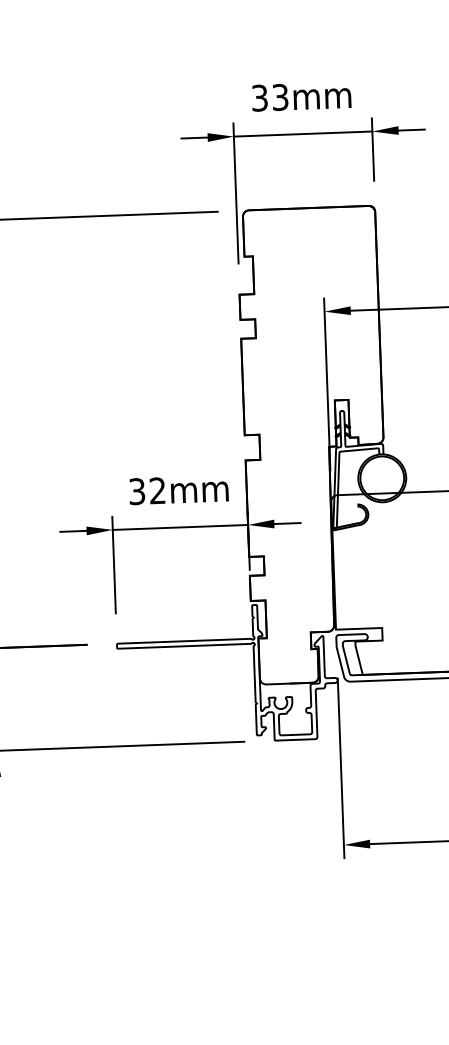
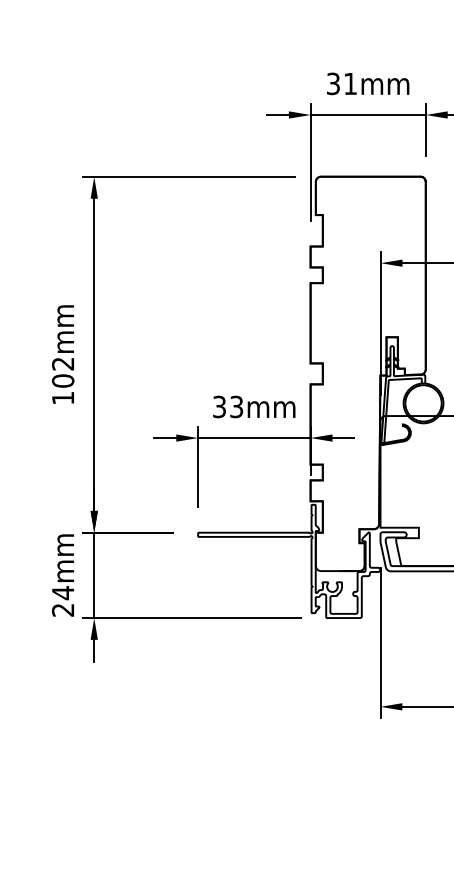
text: (280, 96) -> (350, 83), 33mm -> 31mm
text: (157, 491) -> (236, 407), 32mm -> 33mm

